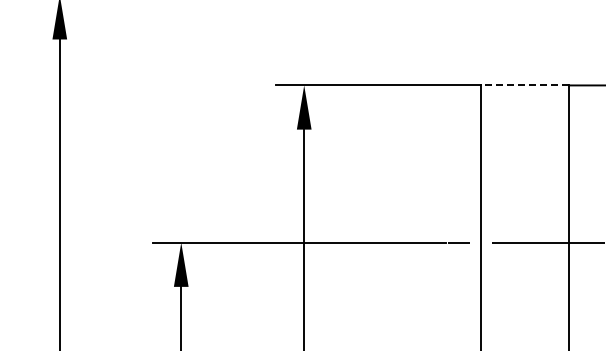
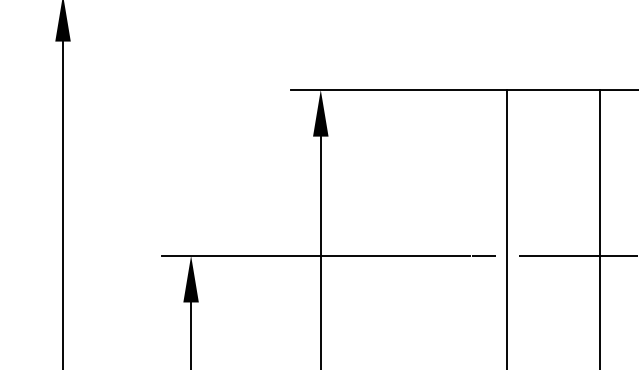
line: (524, 85) -> (553, 90), dashed -> solid

